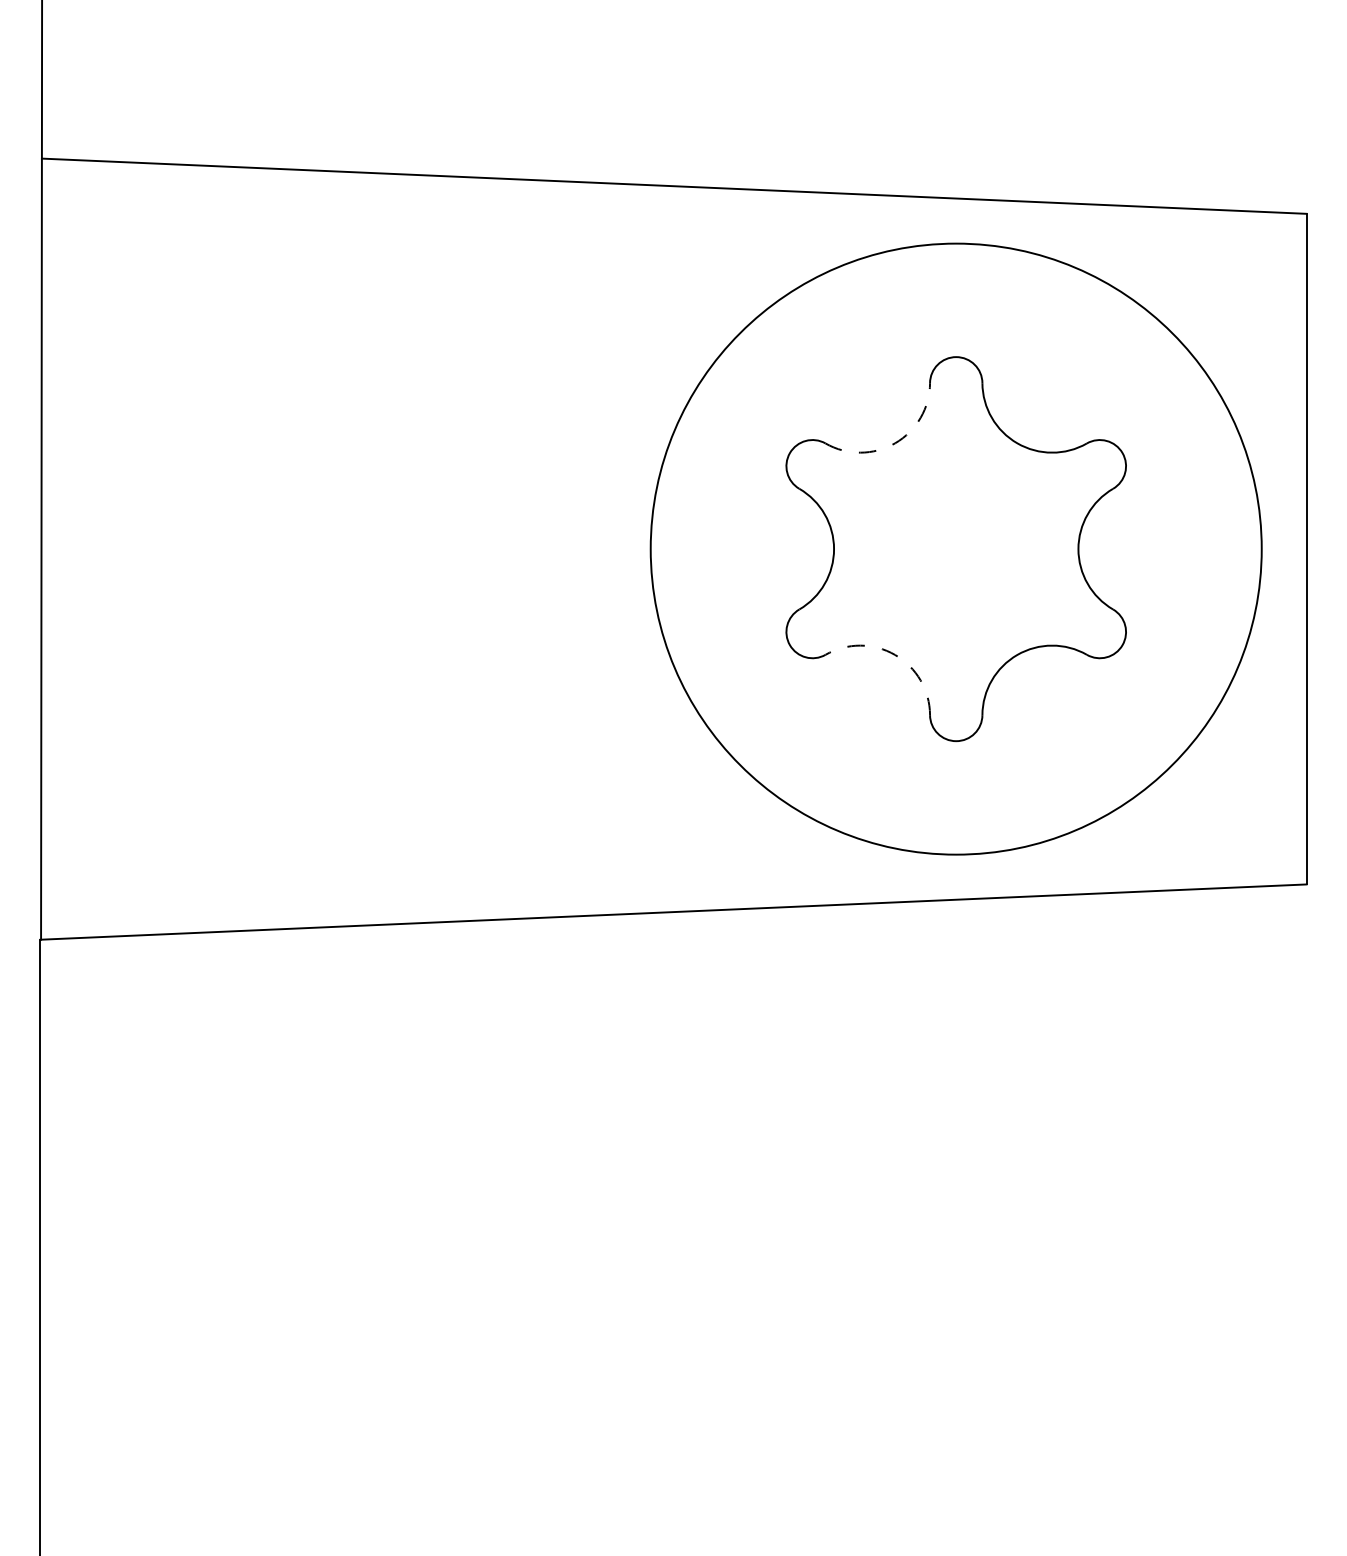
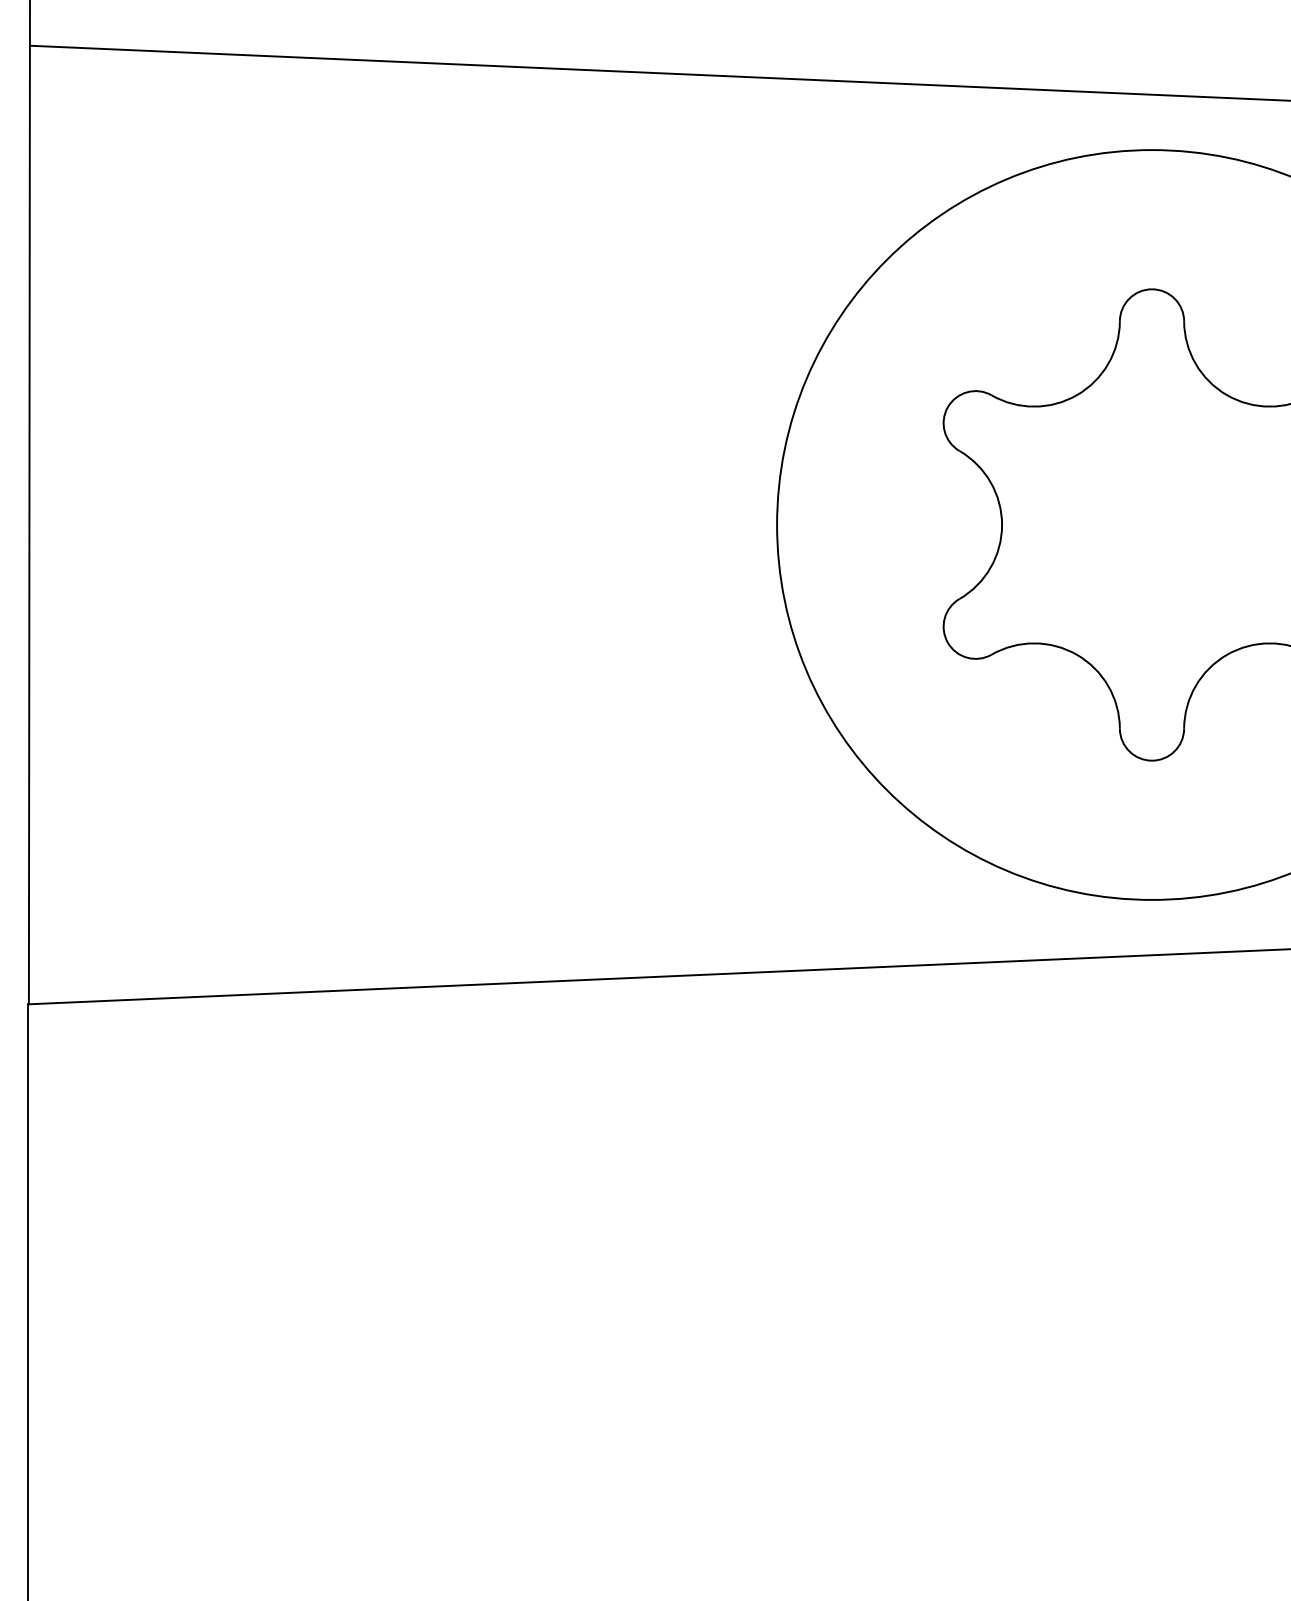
arc: (895, 443) -> (1077, 395), dashed -> solid
arc: (895, 654) -> (1077, 654), dashed -> solid

